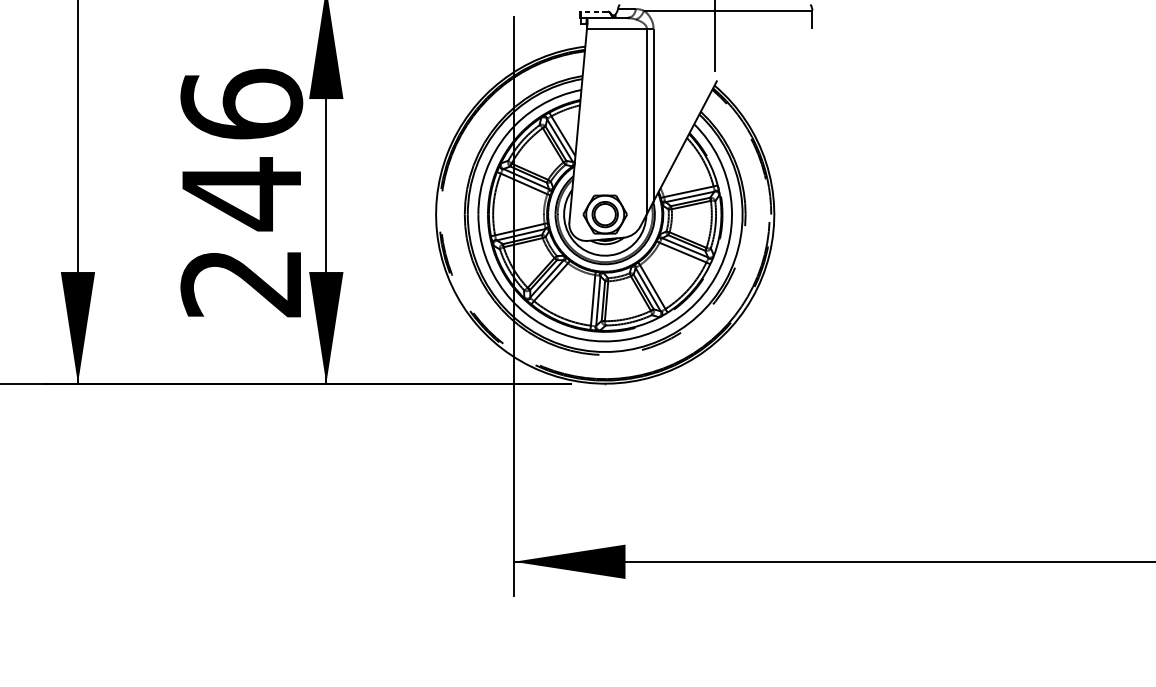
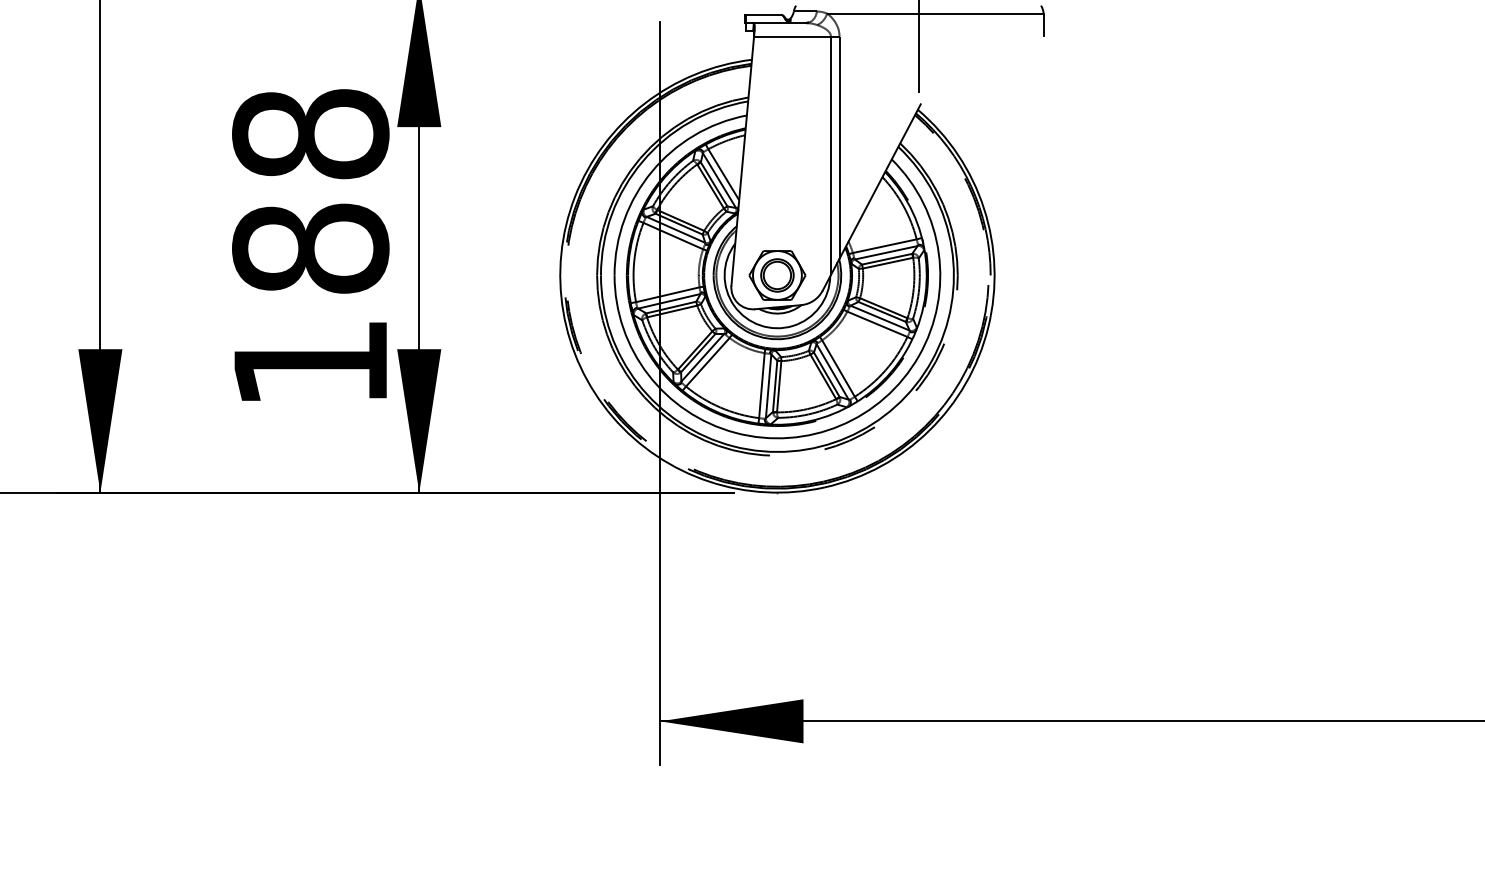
line: (593, 11) -> (762, 14), dashed -> solid
text: (241, 192) -> (310, 247), 246 -> 188

